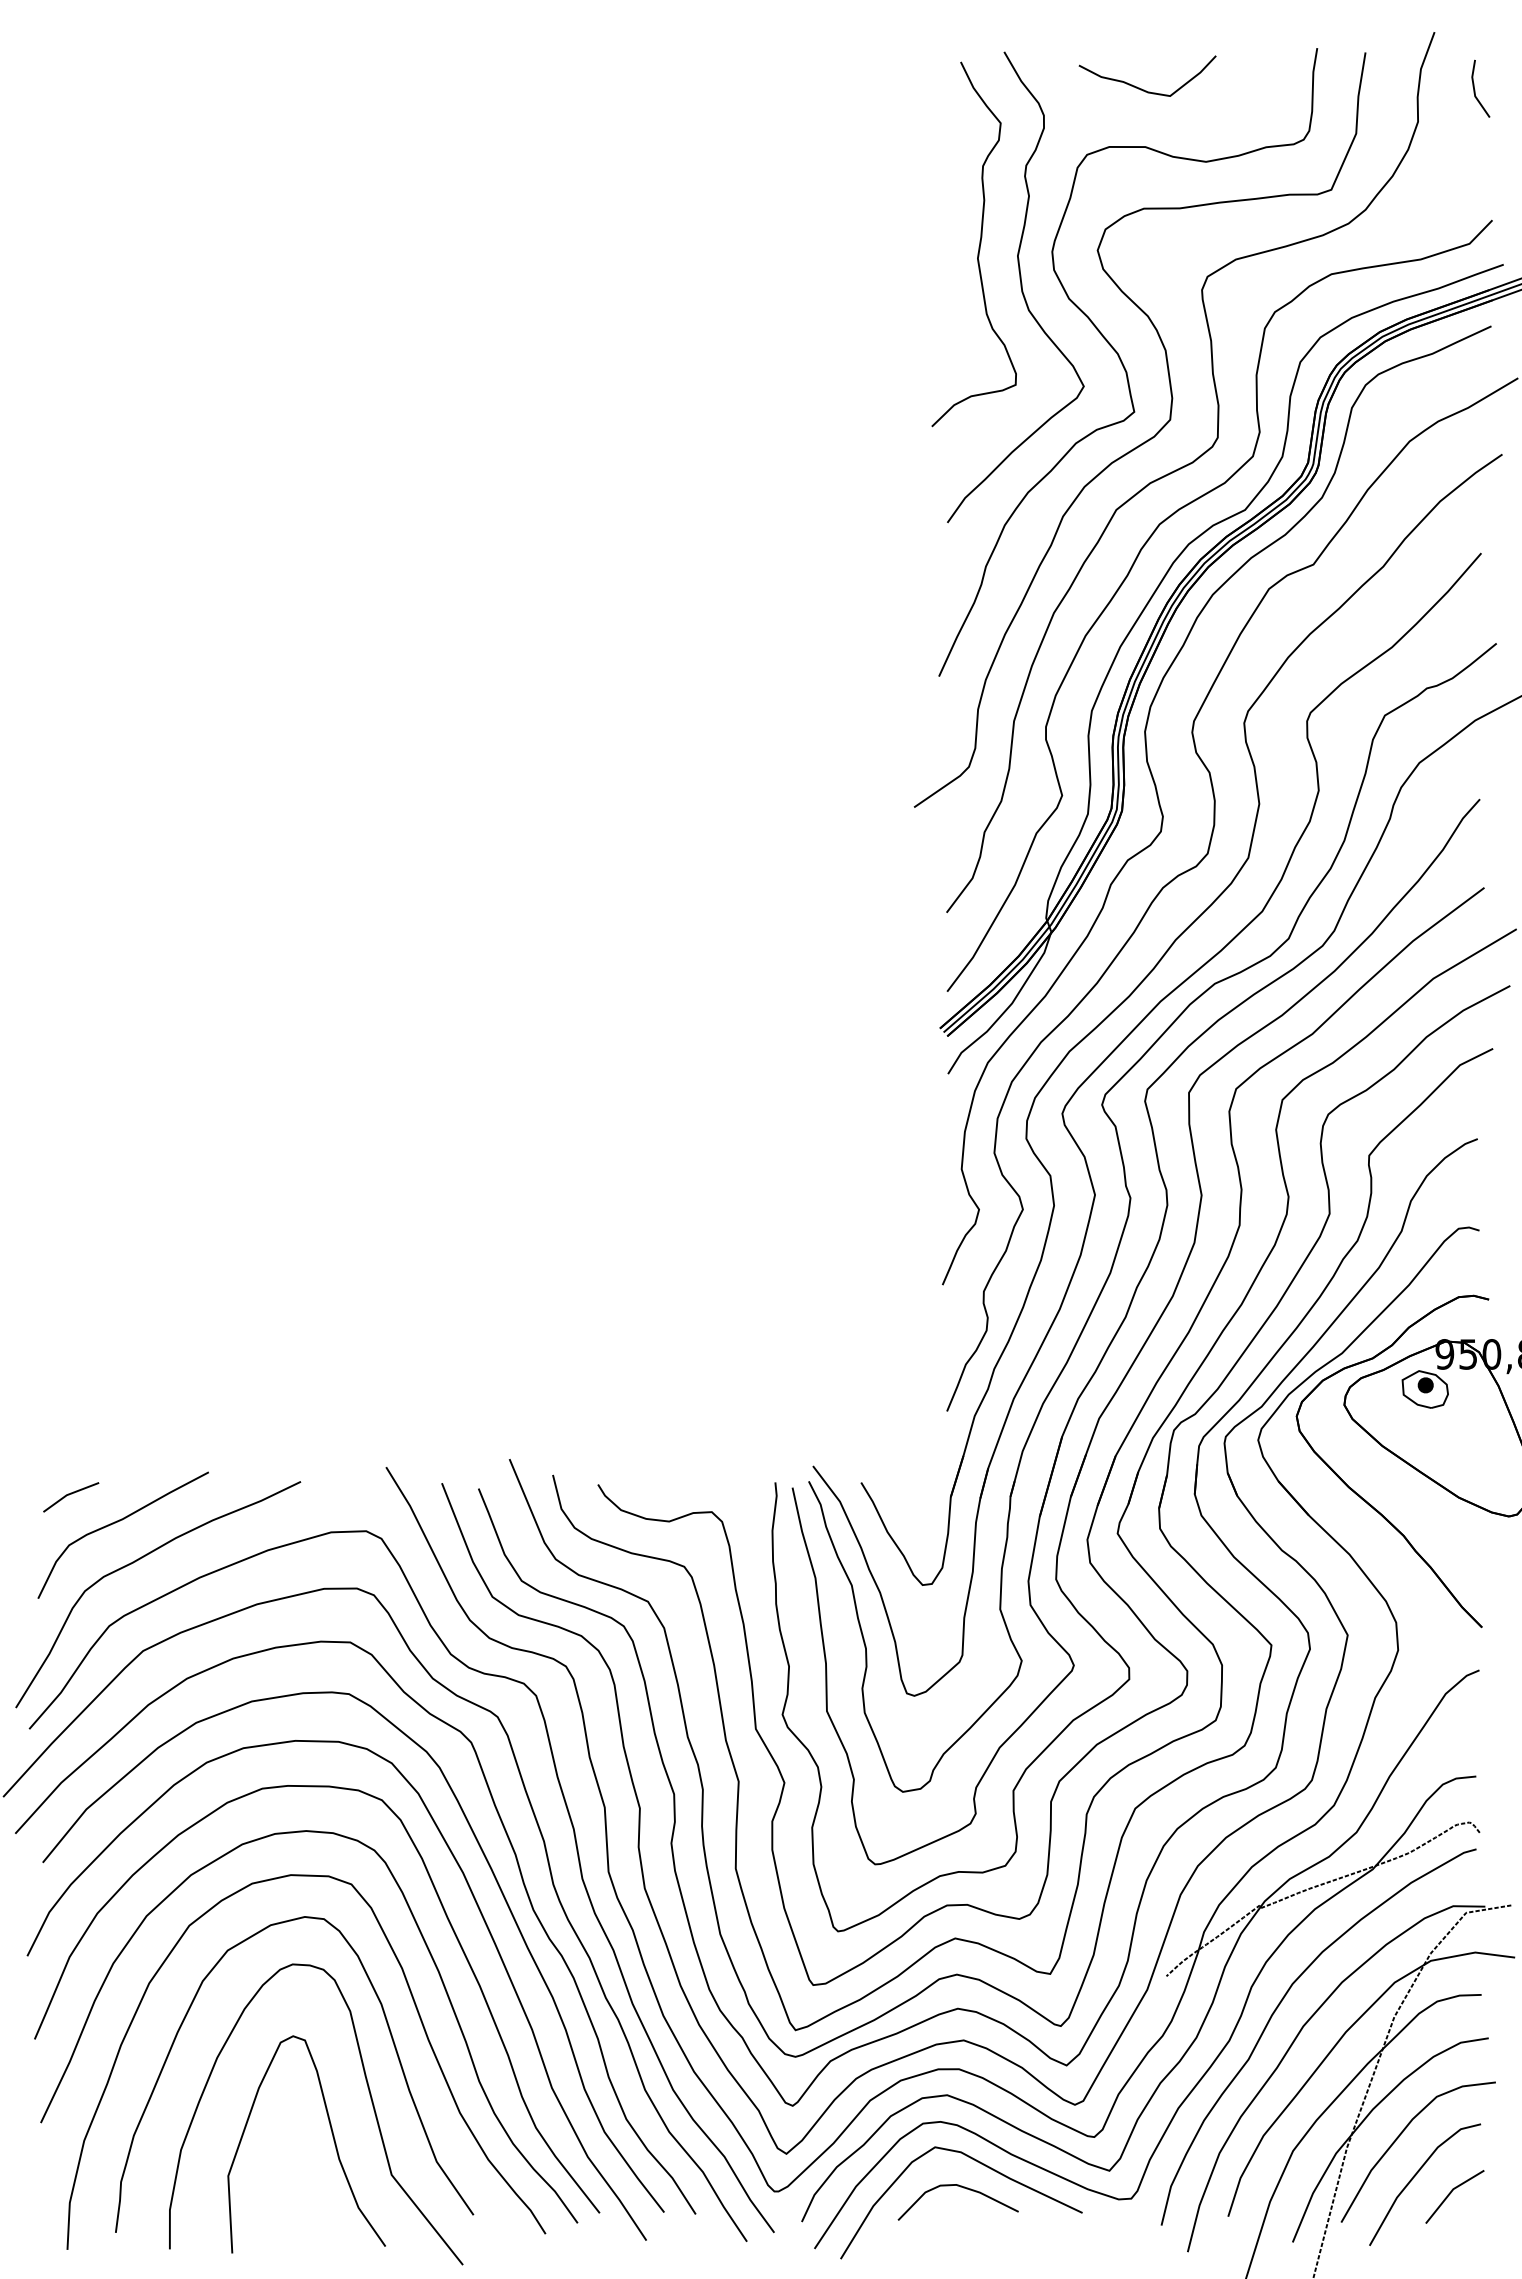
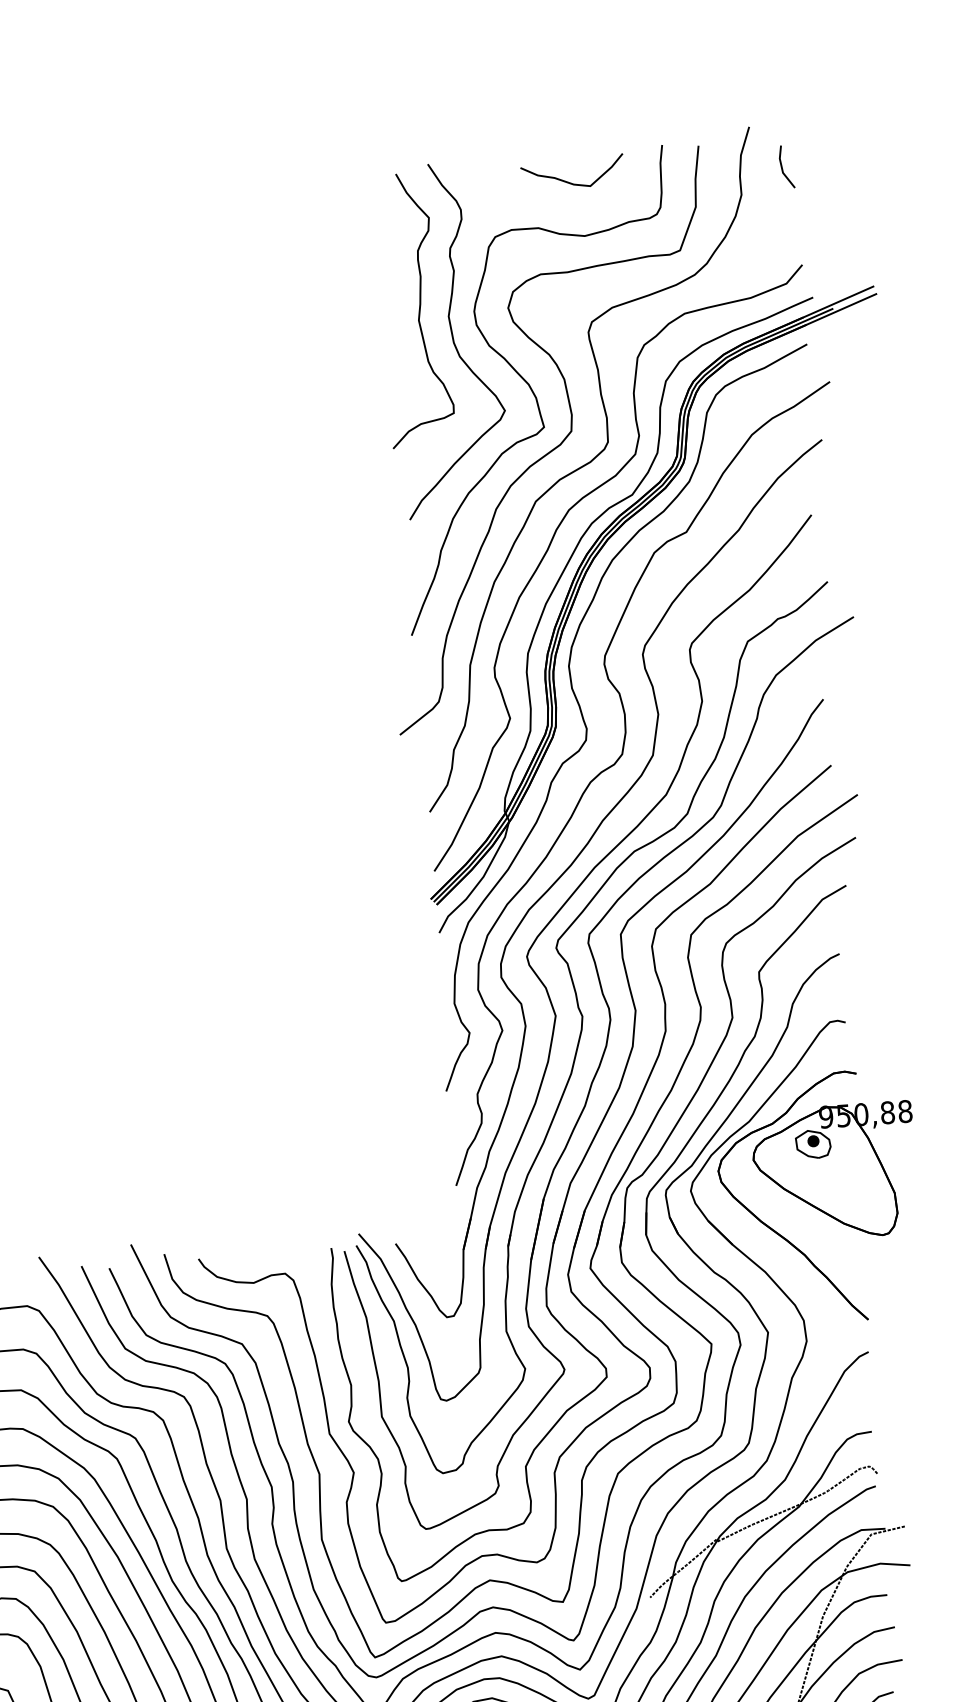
curve: (1141, 88) -> (568, 181), moved

